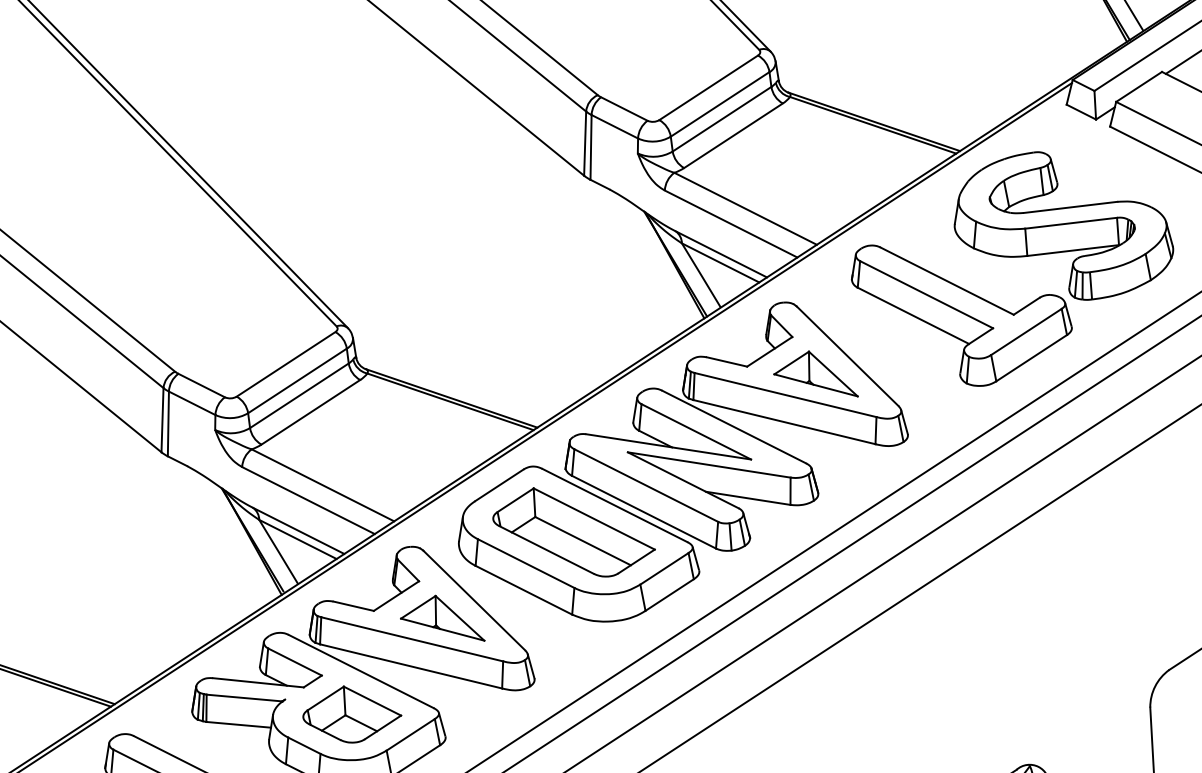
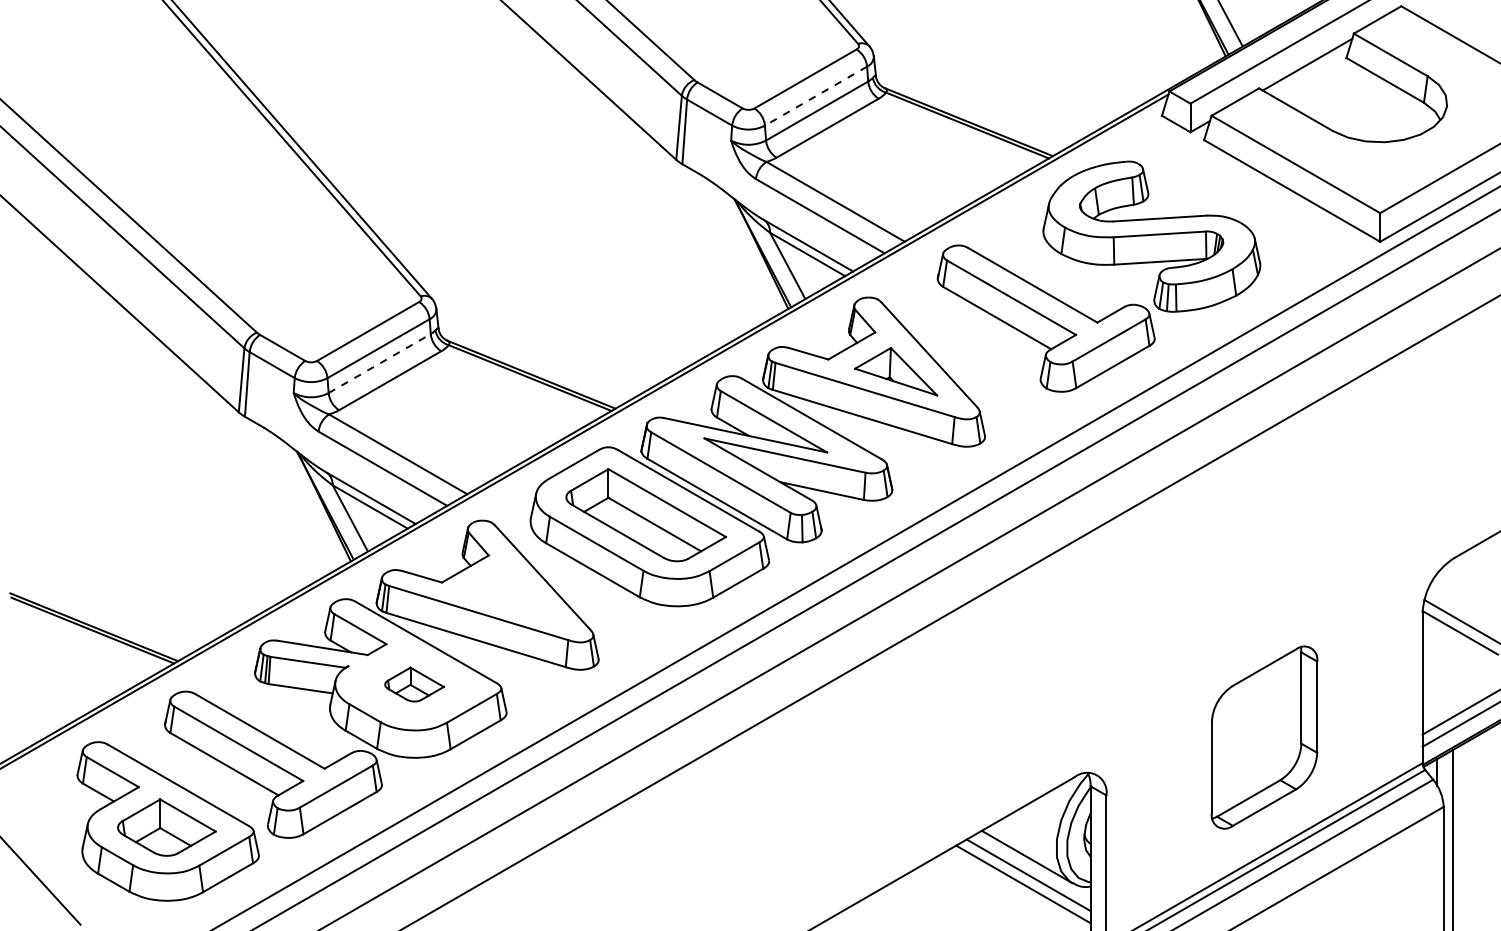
line: (720, 104) -> (816, 96), solid -> dashed
line: (299, 395) -> (379, 363), solid -> dashed
part: (441, 619) -> (509, 594), removed
part: (352, 714) -> (414, 684), size x0.6

